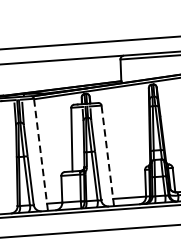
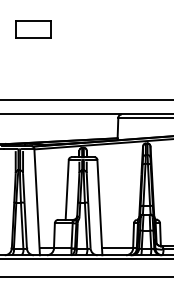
line: (41, 154) -> (37, 201), dashed -> solid
line: (107, 155) -> (99, 207), dashed -> solid

